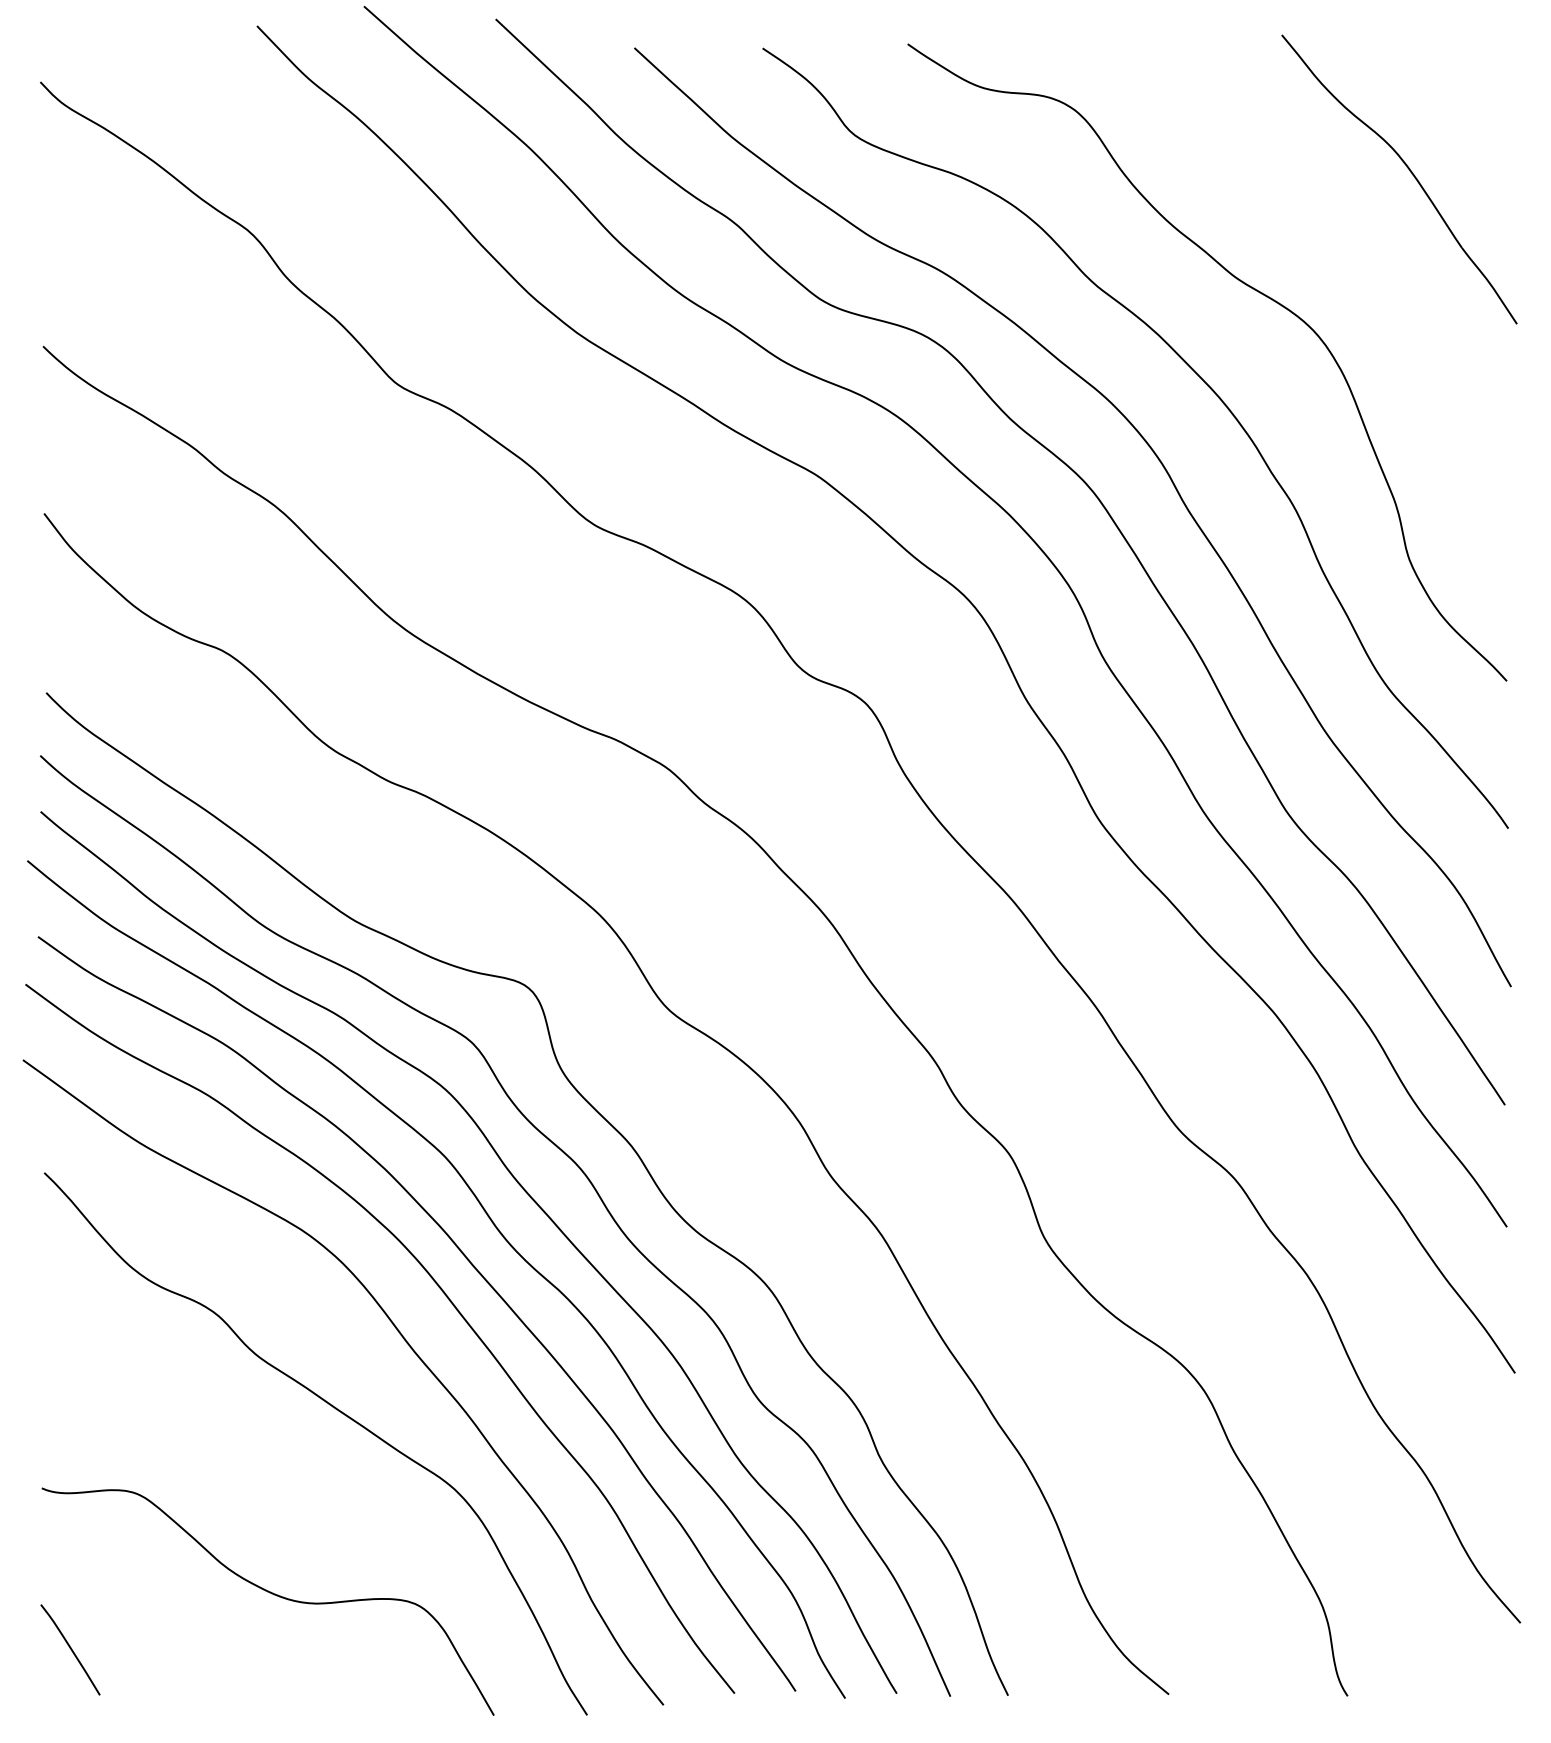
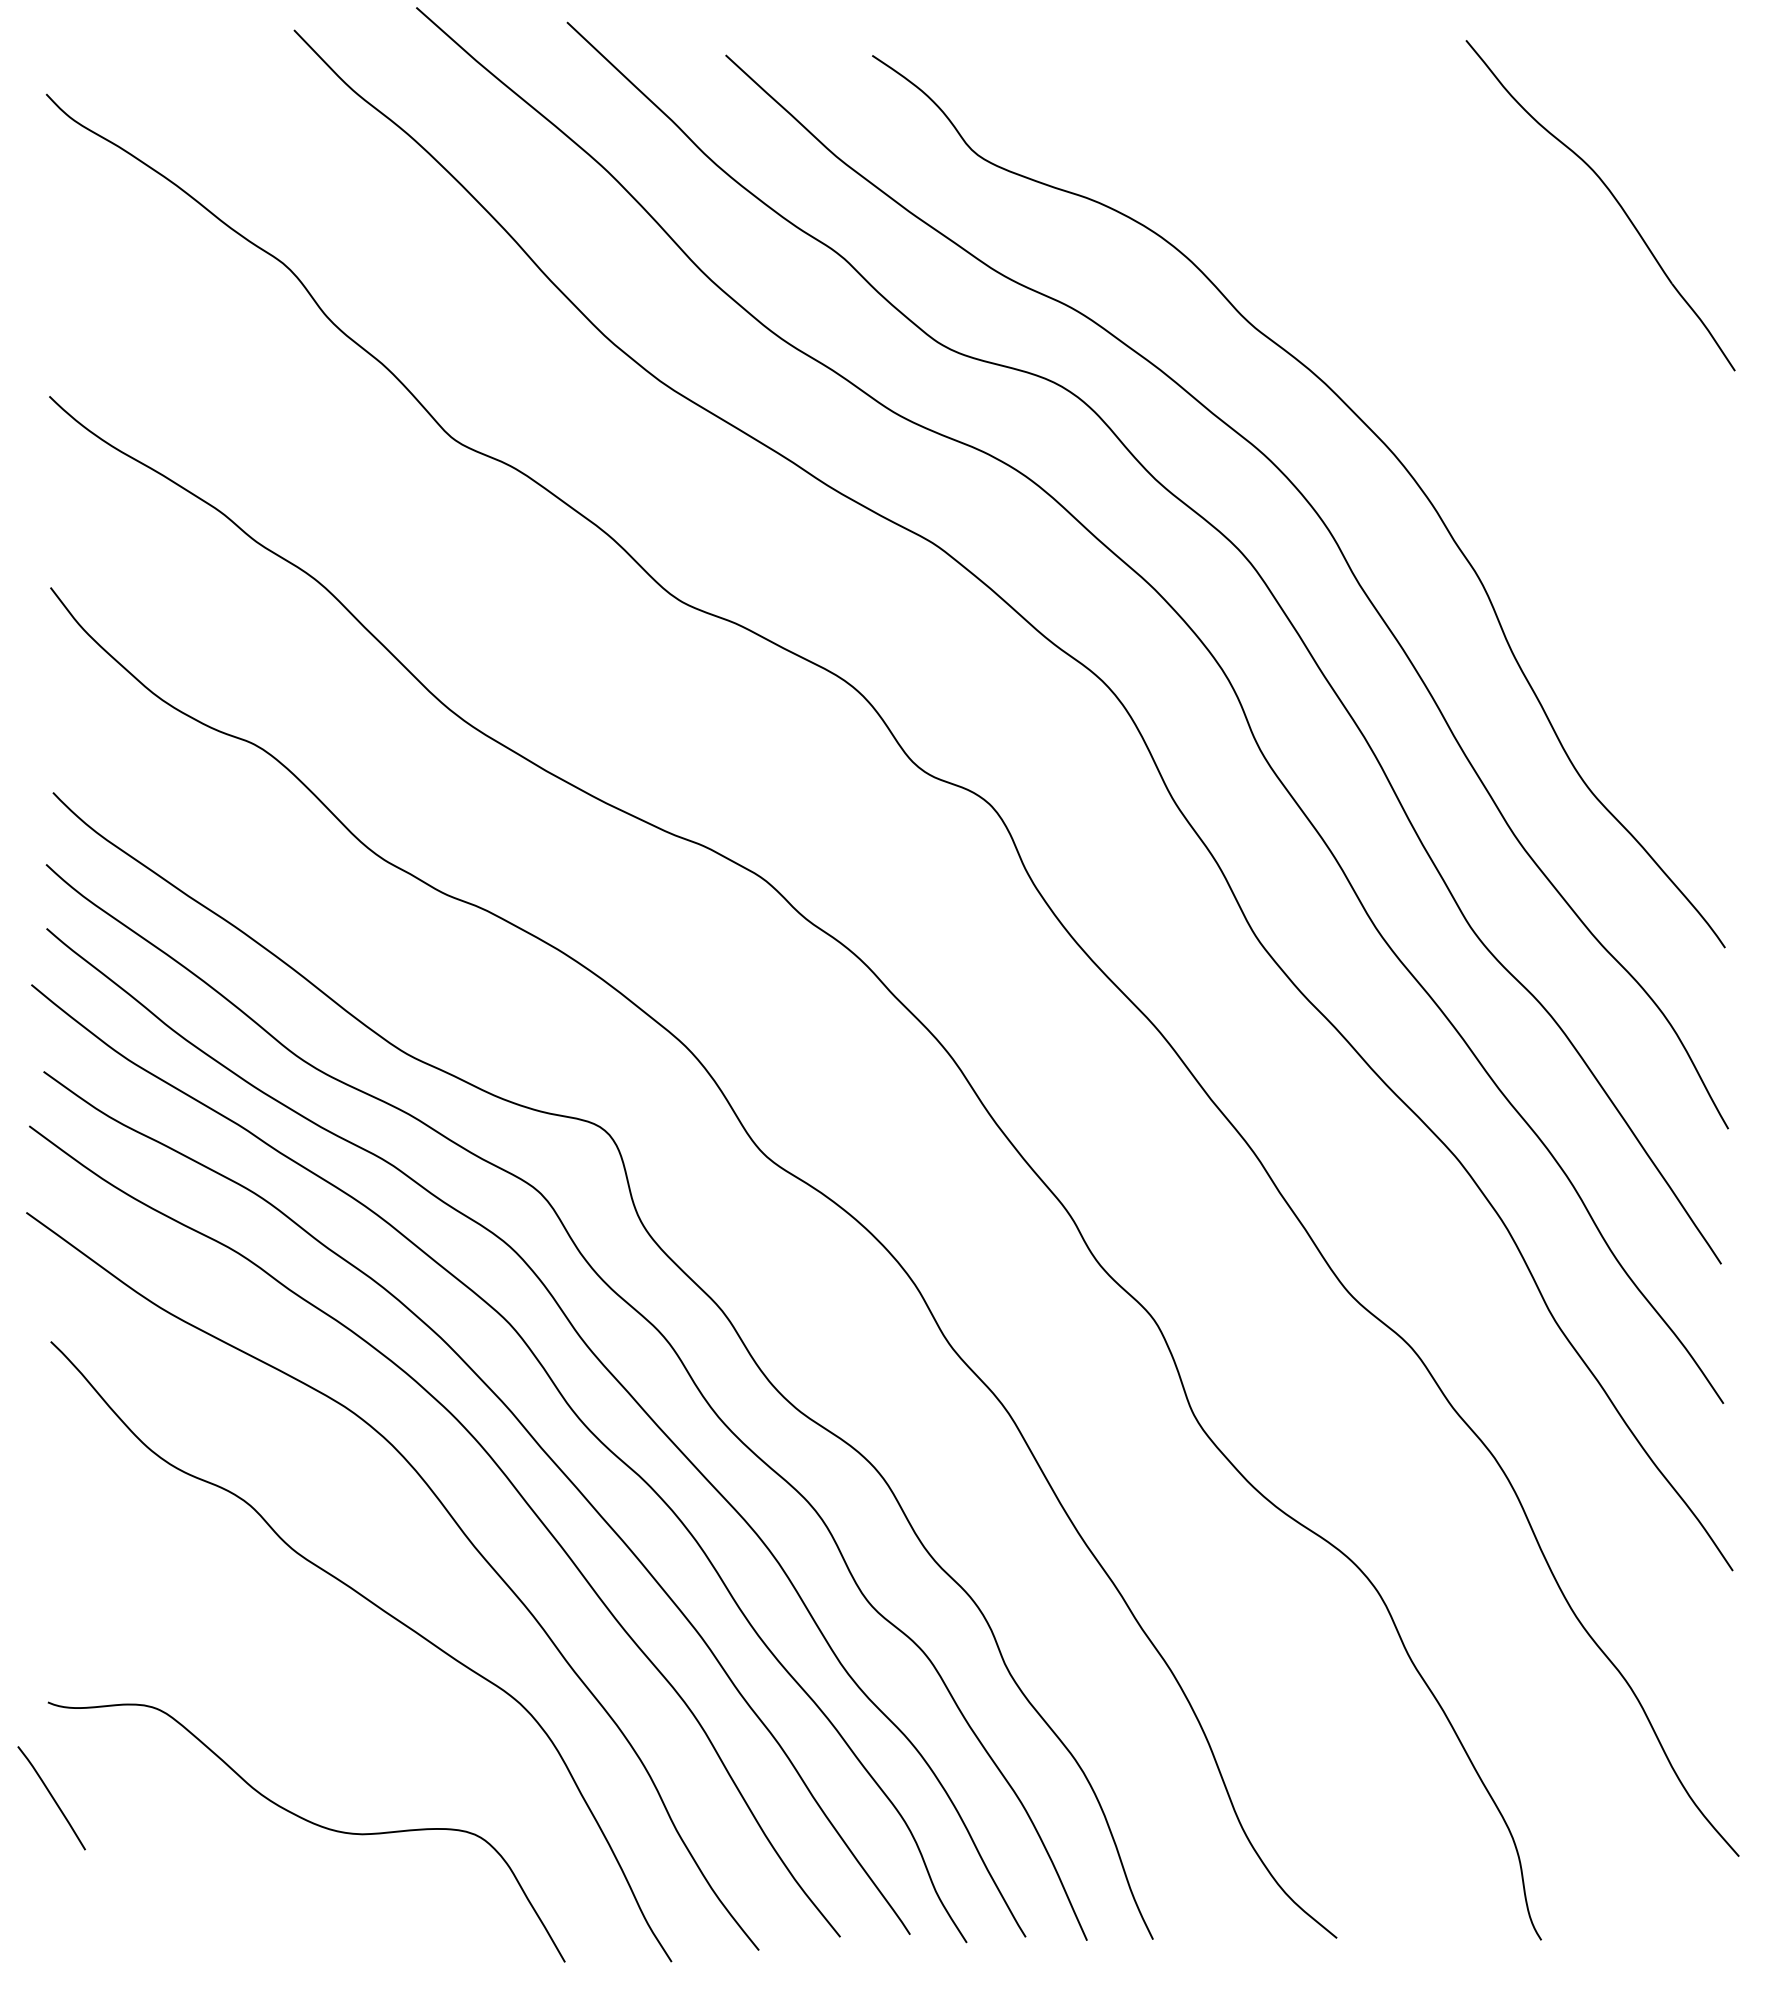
curve: (1251, 288) -> (1431, 330), removed
curve: (70, 1649) -> (51, 1797), moved

